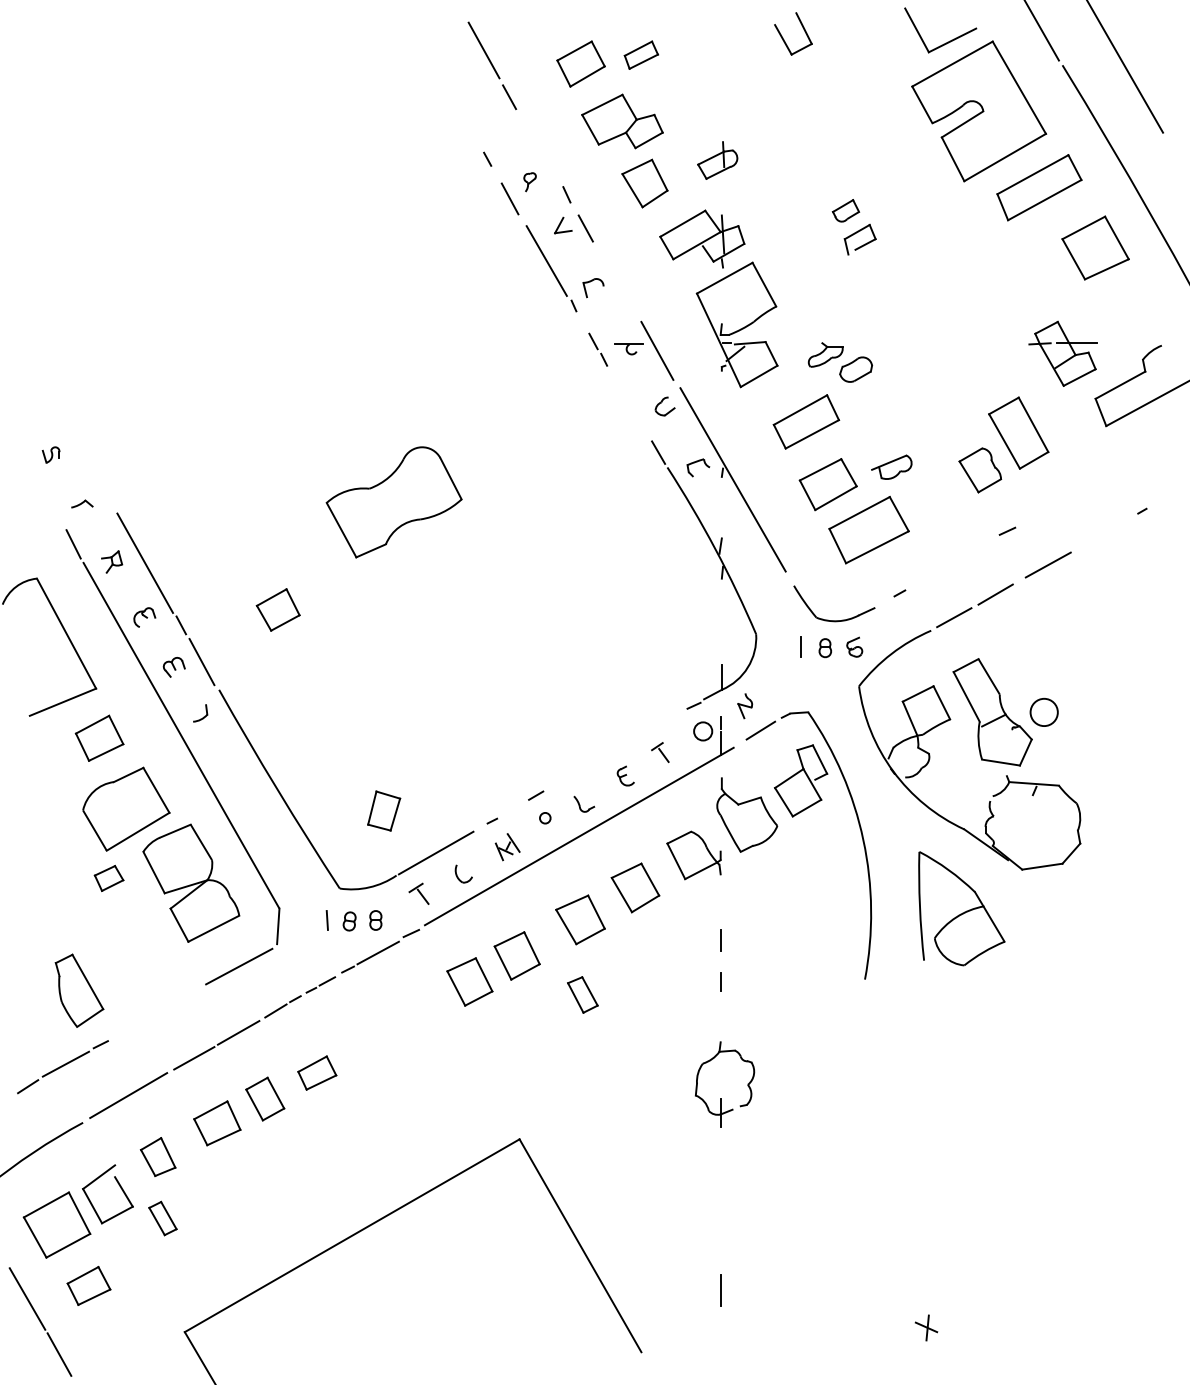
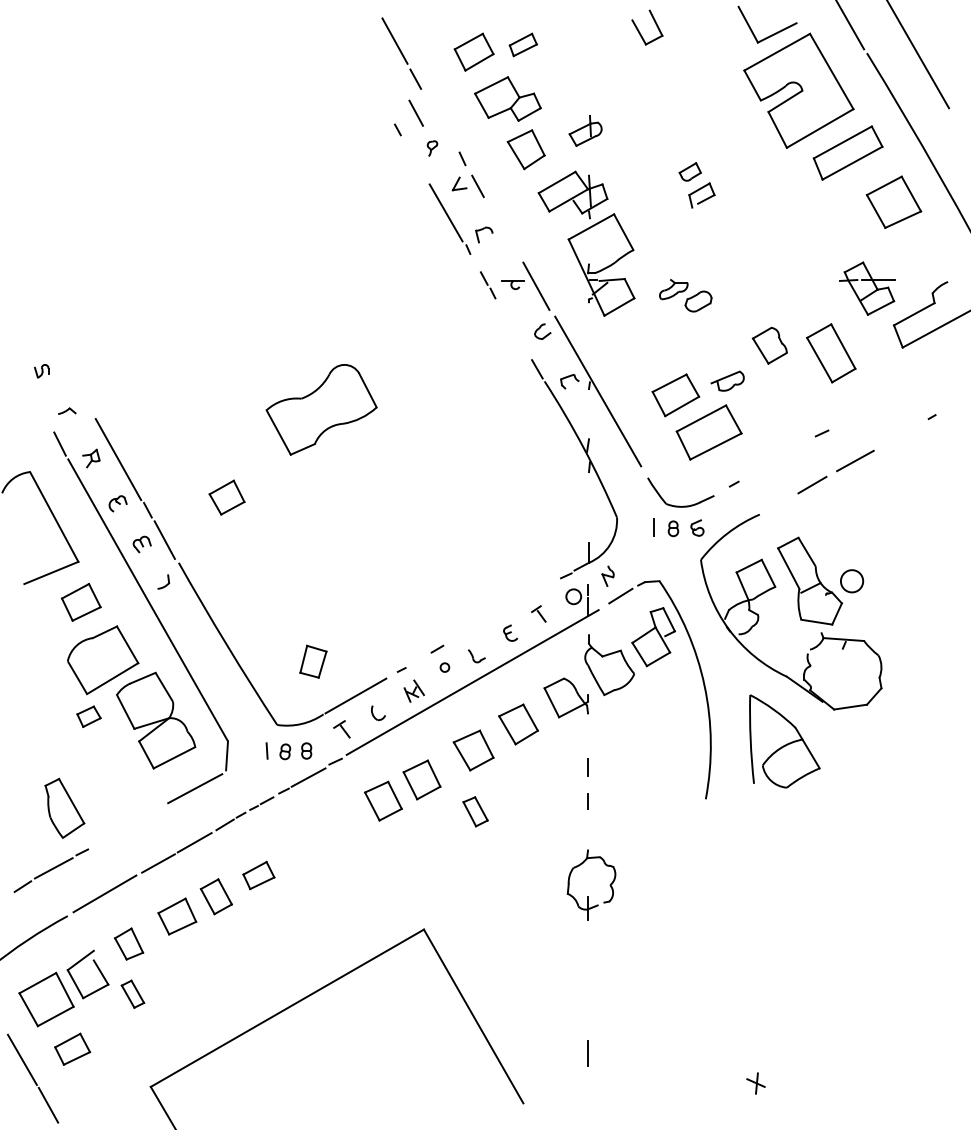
line: (509, 198) -> (415, 112), moved
part: (805, 421) -> (657, 343), removed
part: (979, 470) -> (769, 345), moved
line: (954, 617) -> (778, 503), removed

